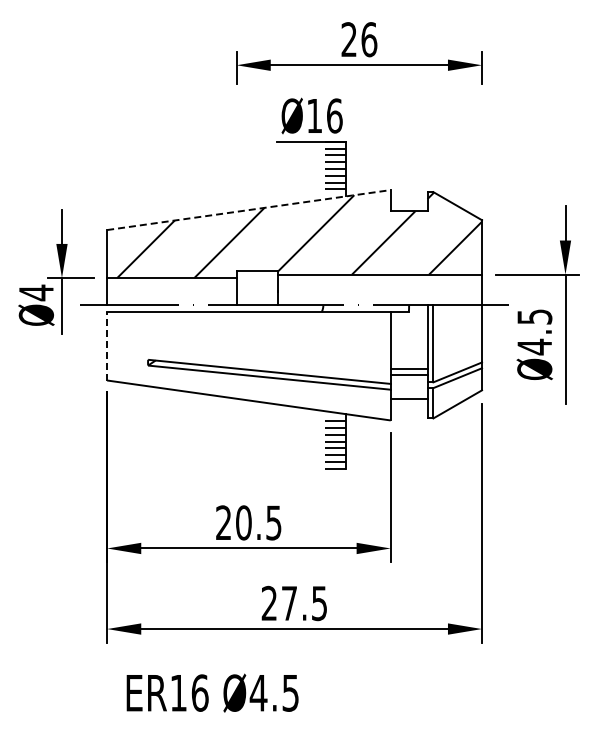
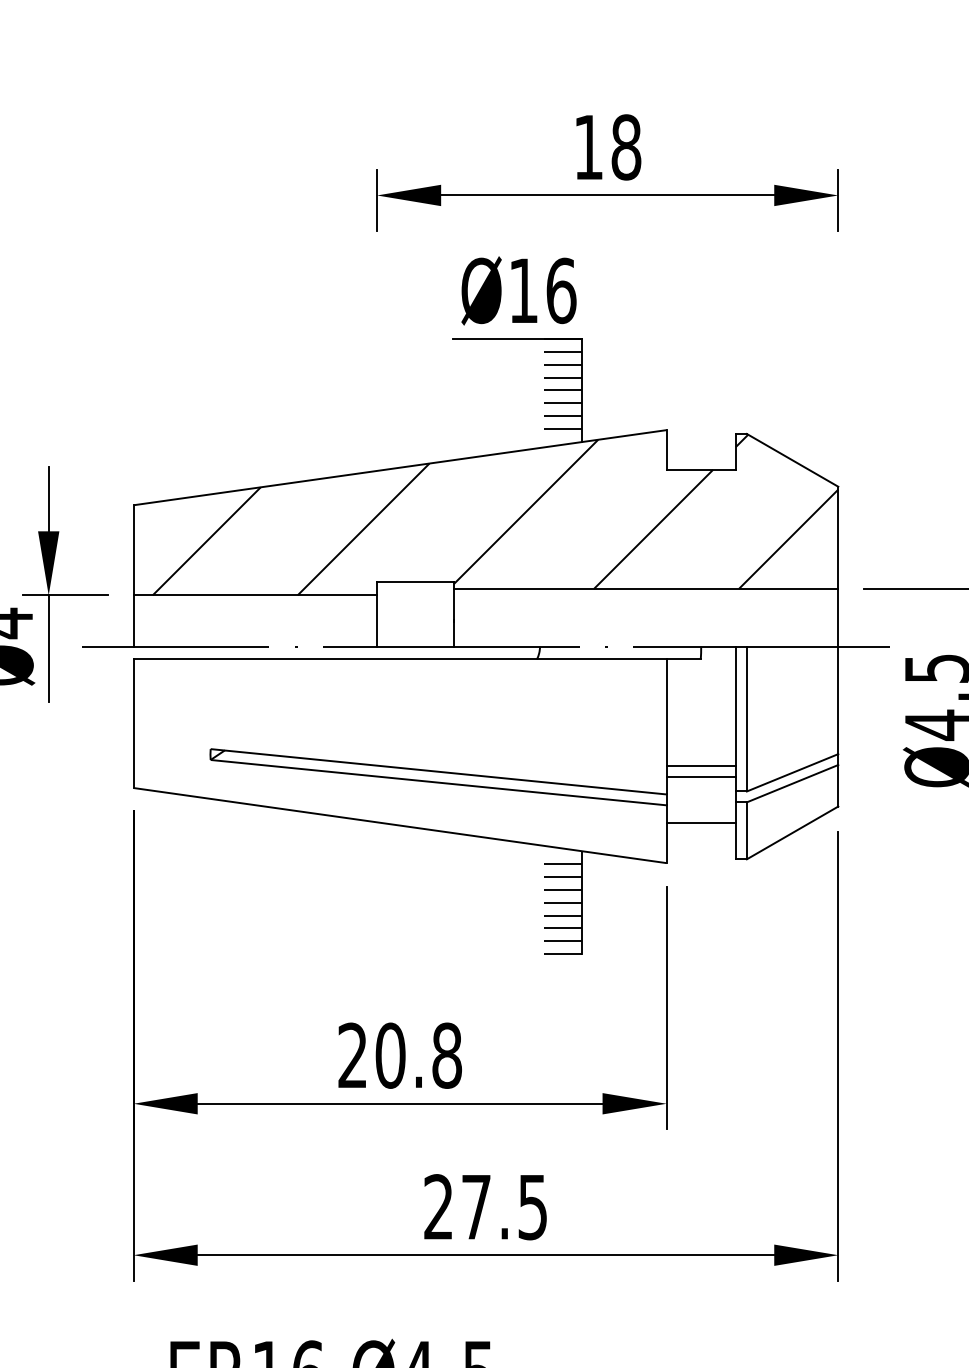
text: (359, 39) -> (607, 147), 26 -> 18
line: (248, 210) -> (399, 468), dashed -> solid
line: (107, 345) -> (134, 722), dashed -> solid
text: (273, 522) -> (446, 1054), 20.5 -> 20.8

